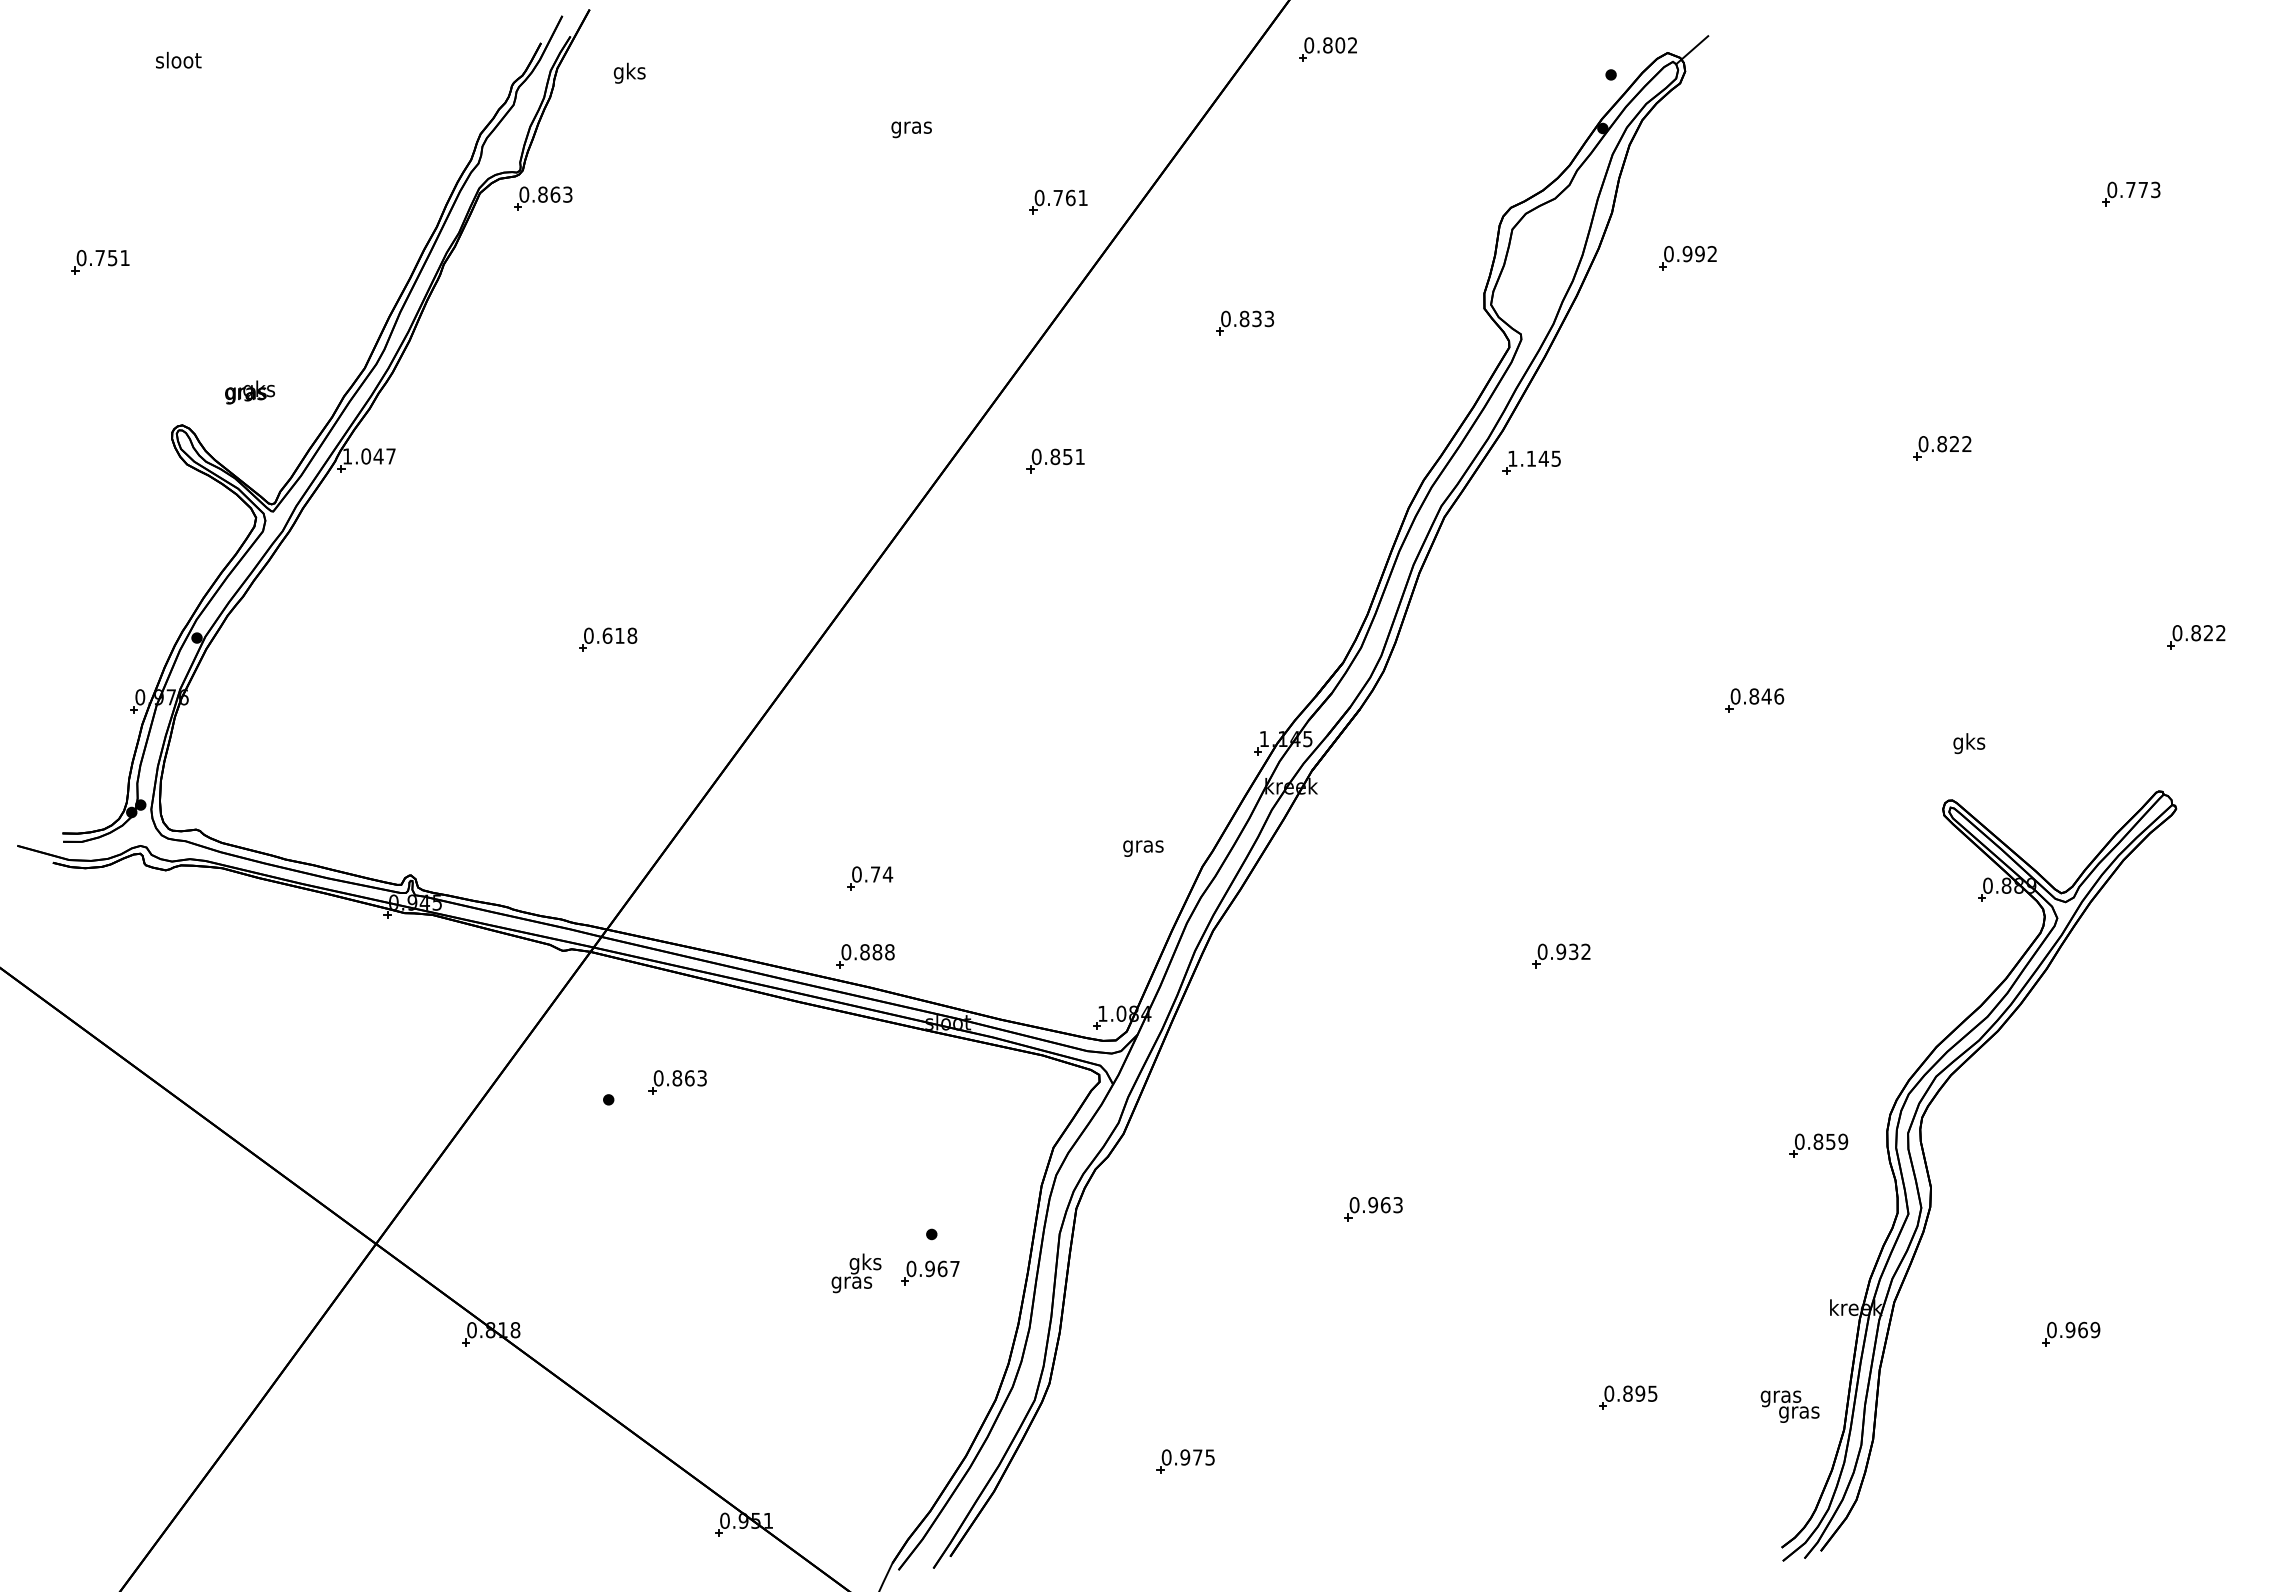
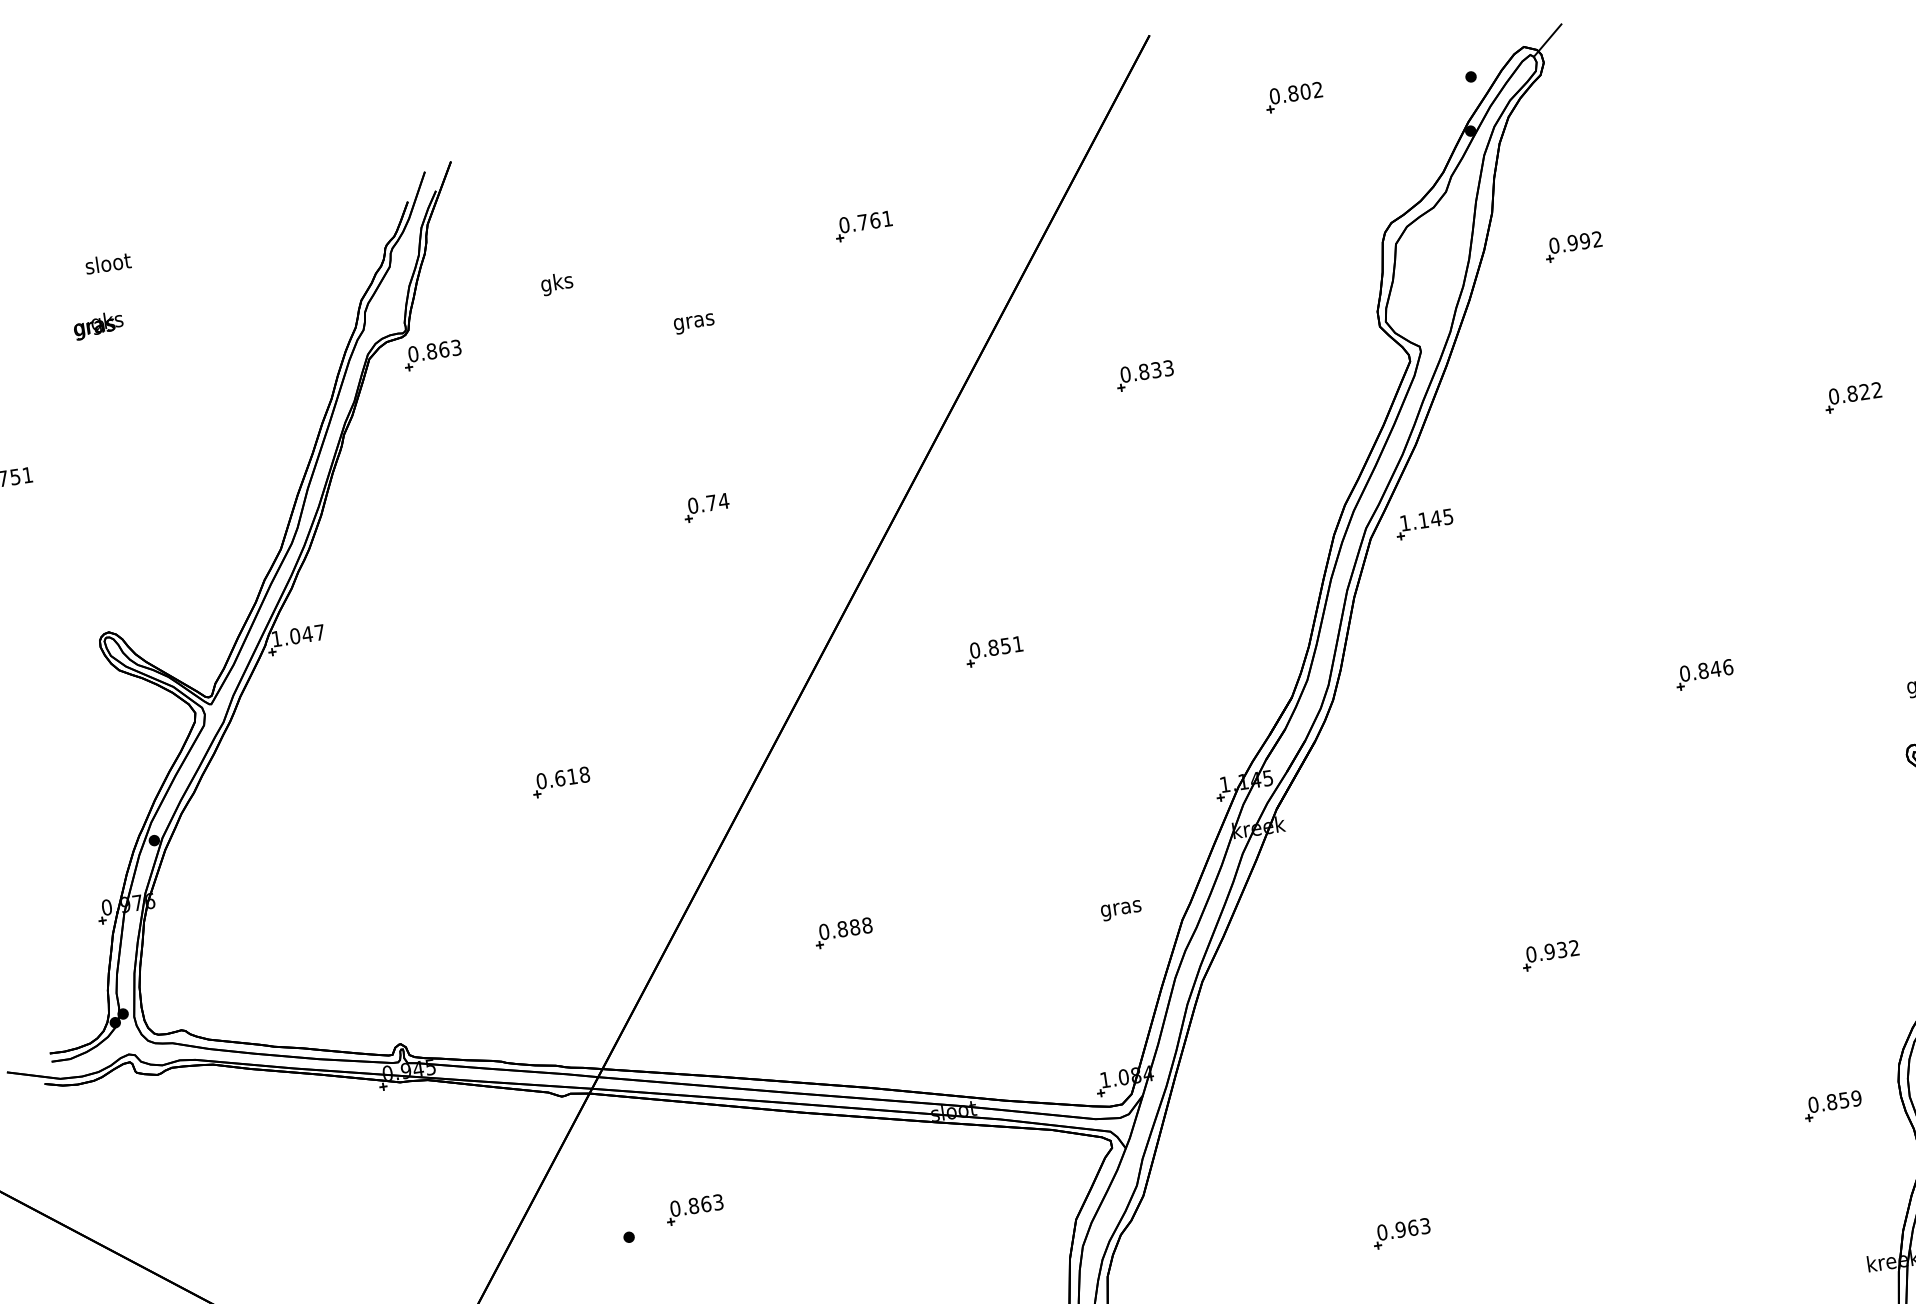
part: (1327, 49) -> (1293, 97), moved
text: (178, 59) -> (107, 262), moved
text: (629, 72) -> (556, 283), moved
text: (911, 129) -> (694, 323), moved
part: (1058, 201) -> (863, 225), moved
text: (249, 392) -> (98, 325), moved
part: (1055, 460) -> (994, 651), moved
part: (1531, 462) -> (1424, 524), moved
part: (870, 878) -> (707, 507), moved
part: (865, 956) -> (843, 933), moved

